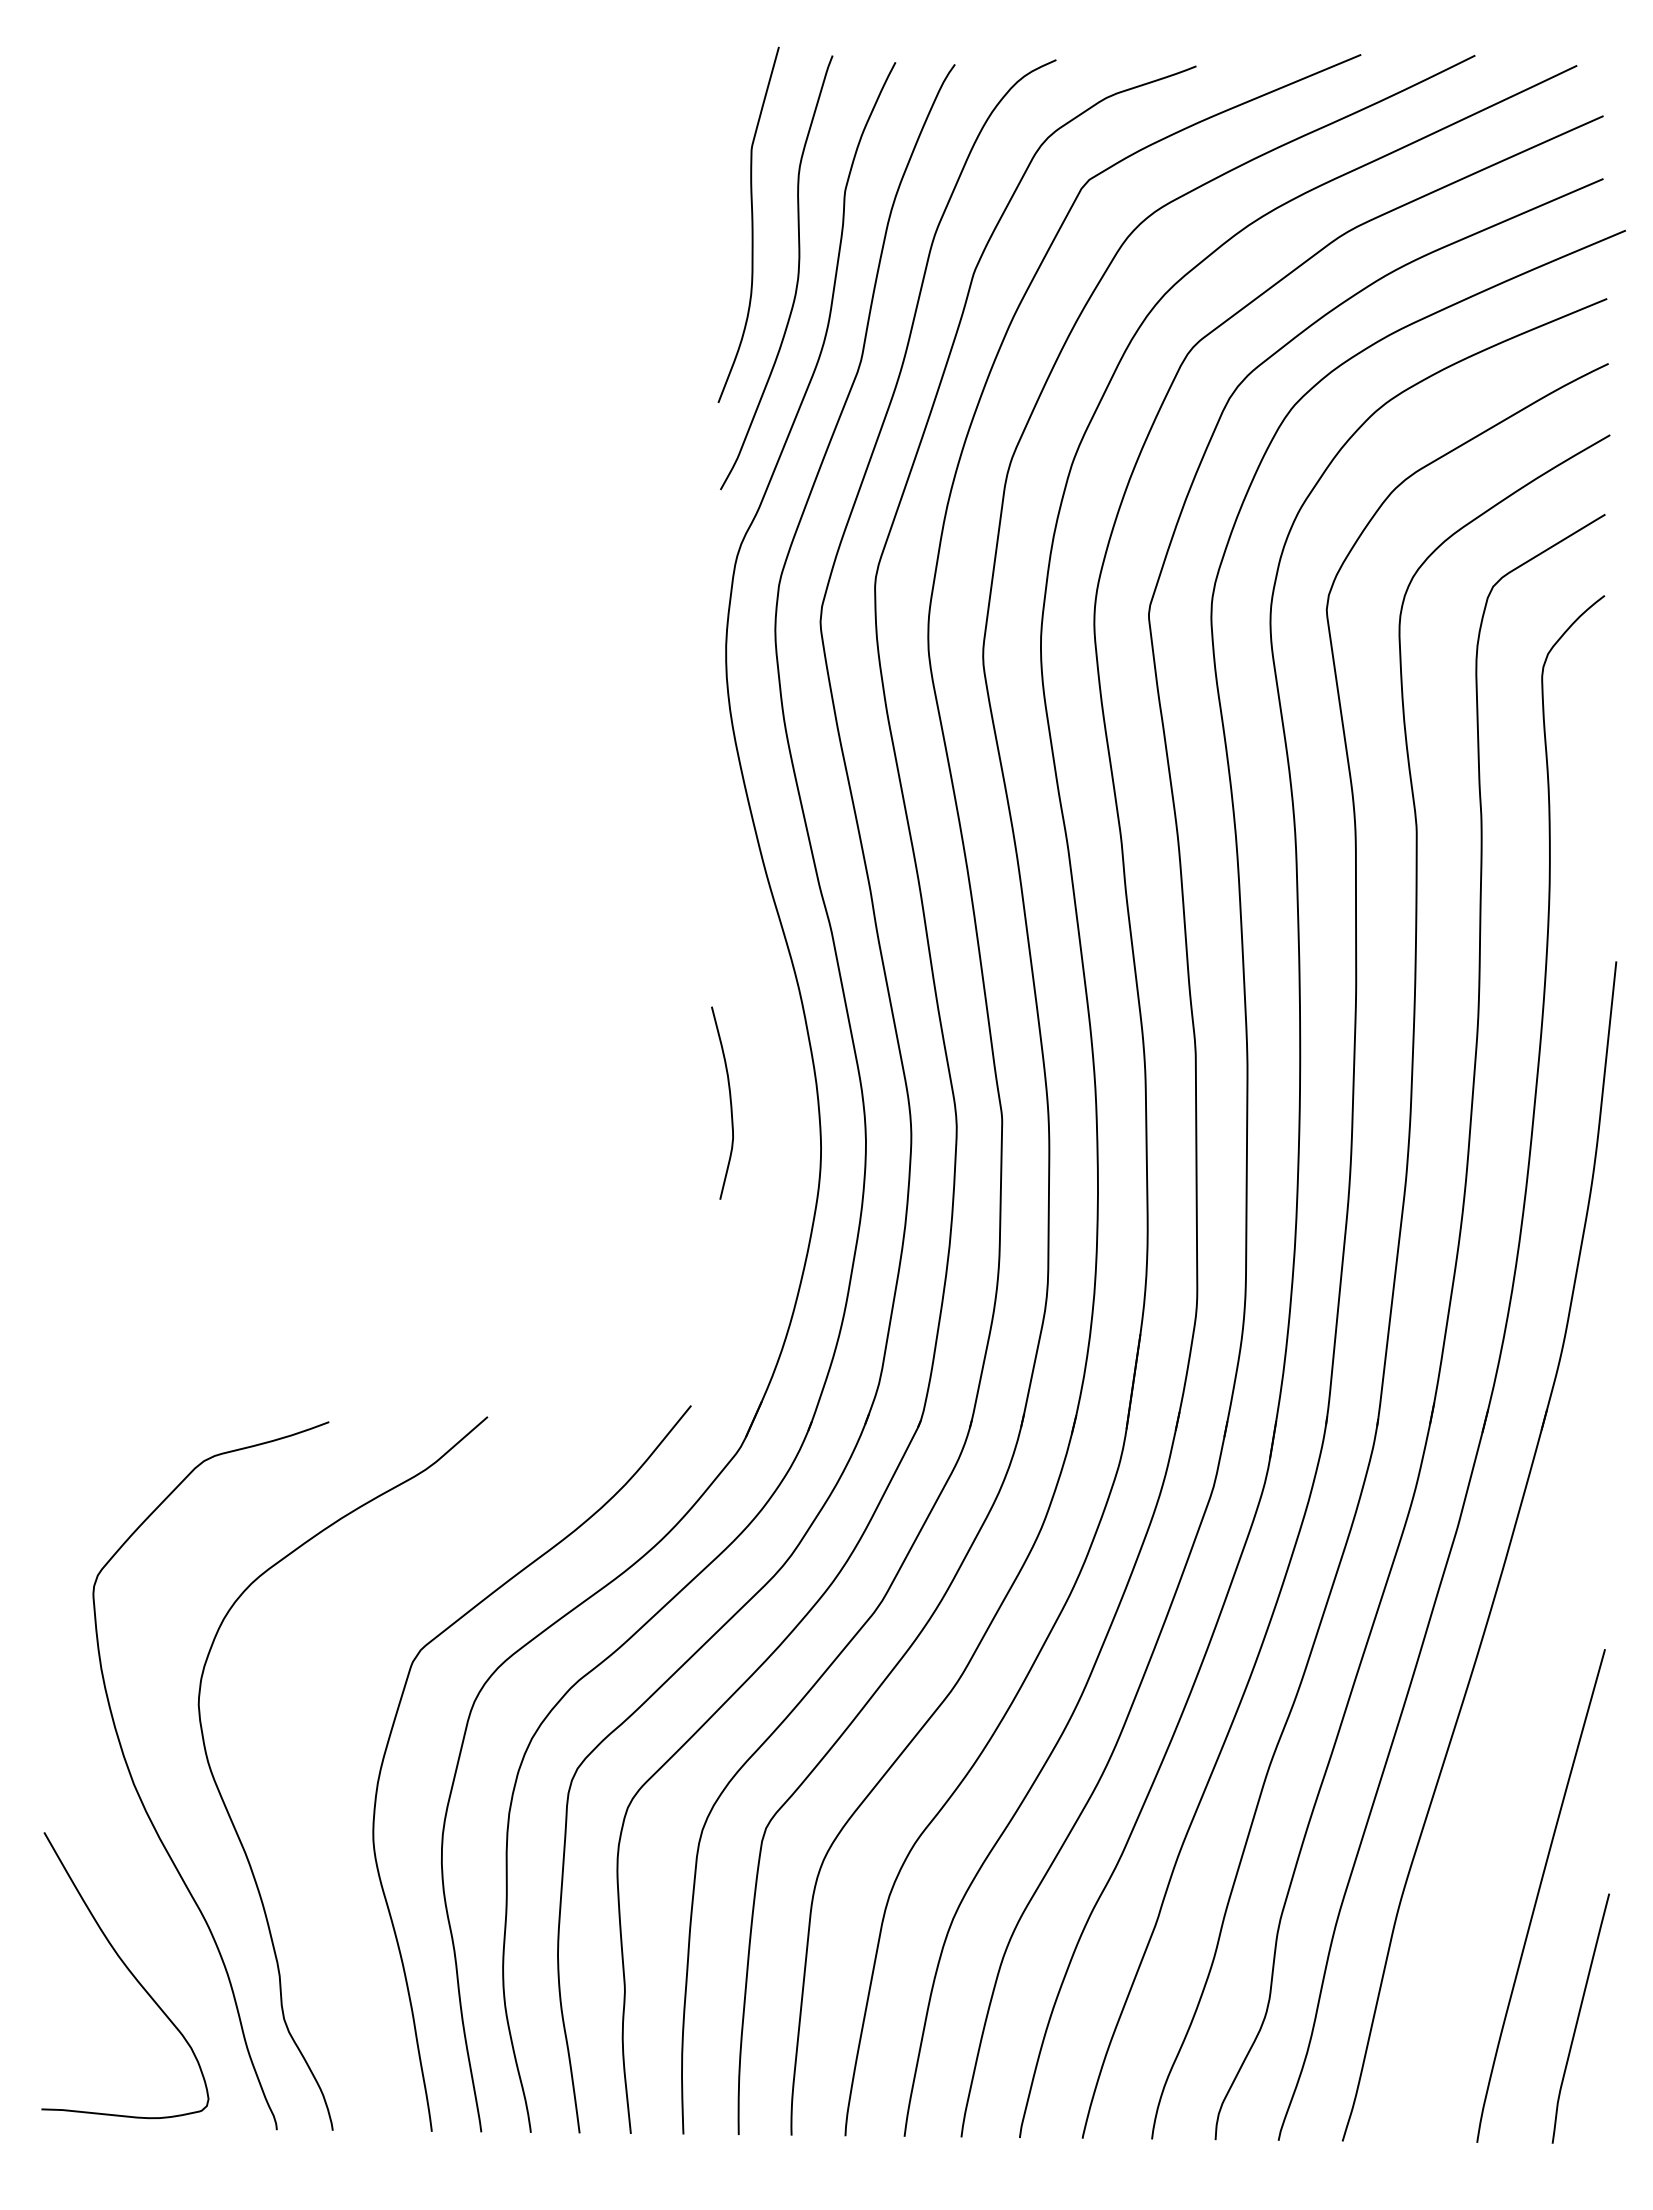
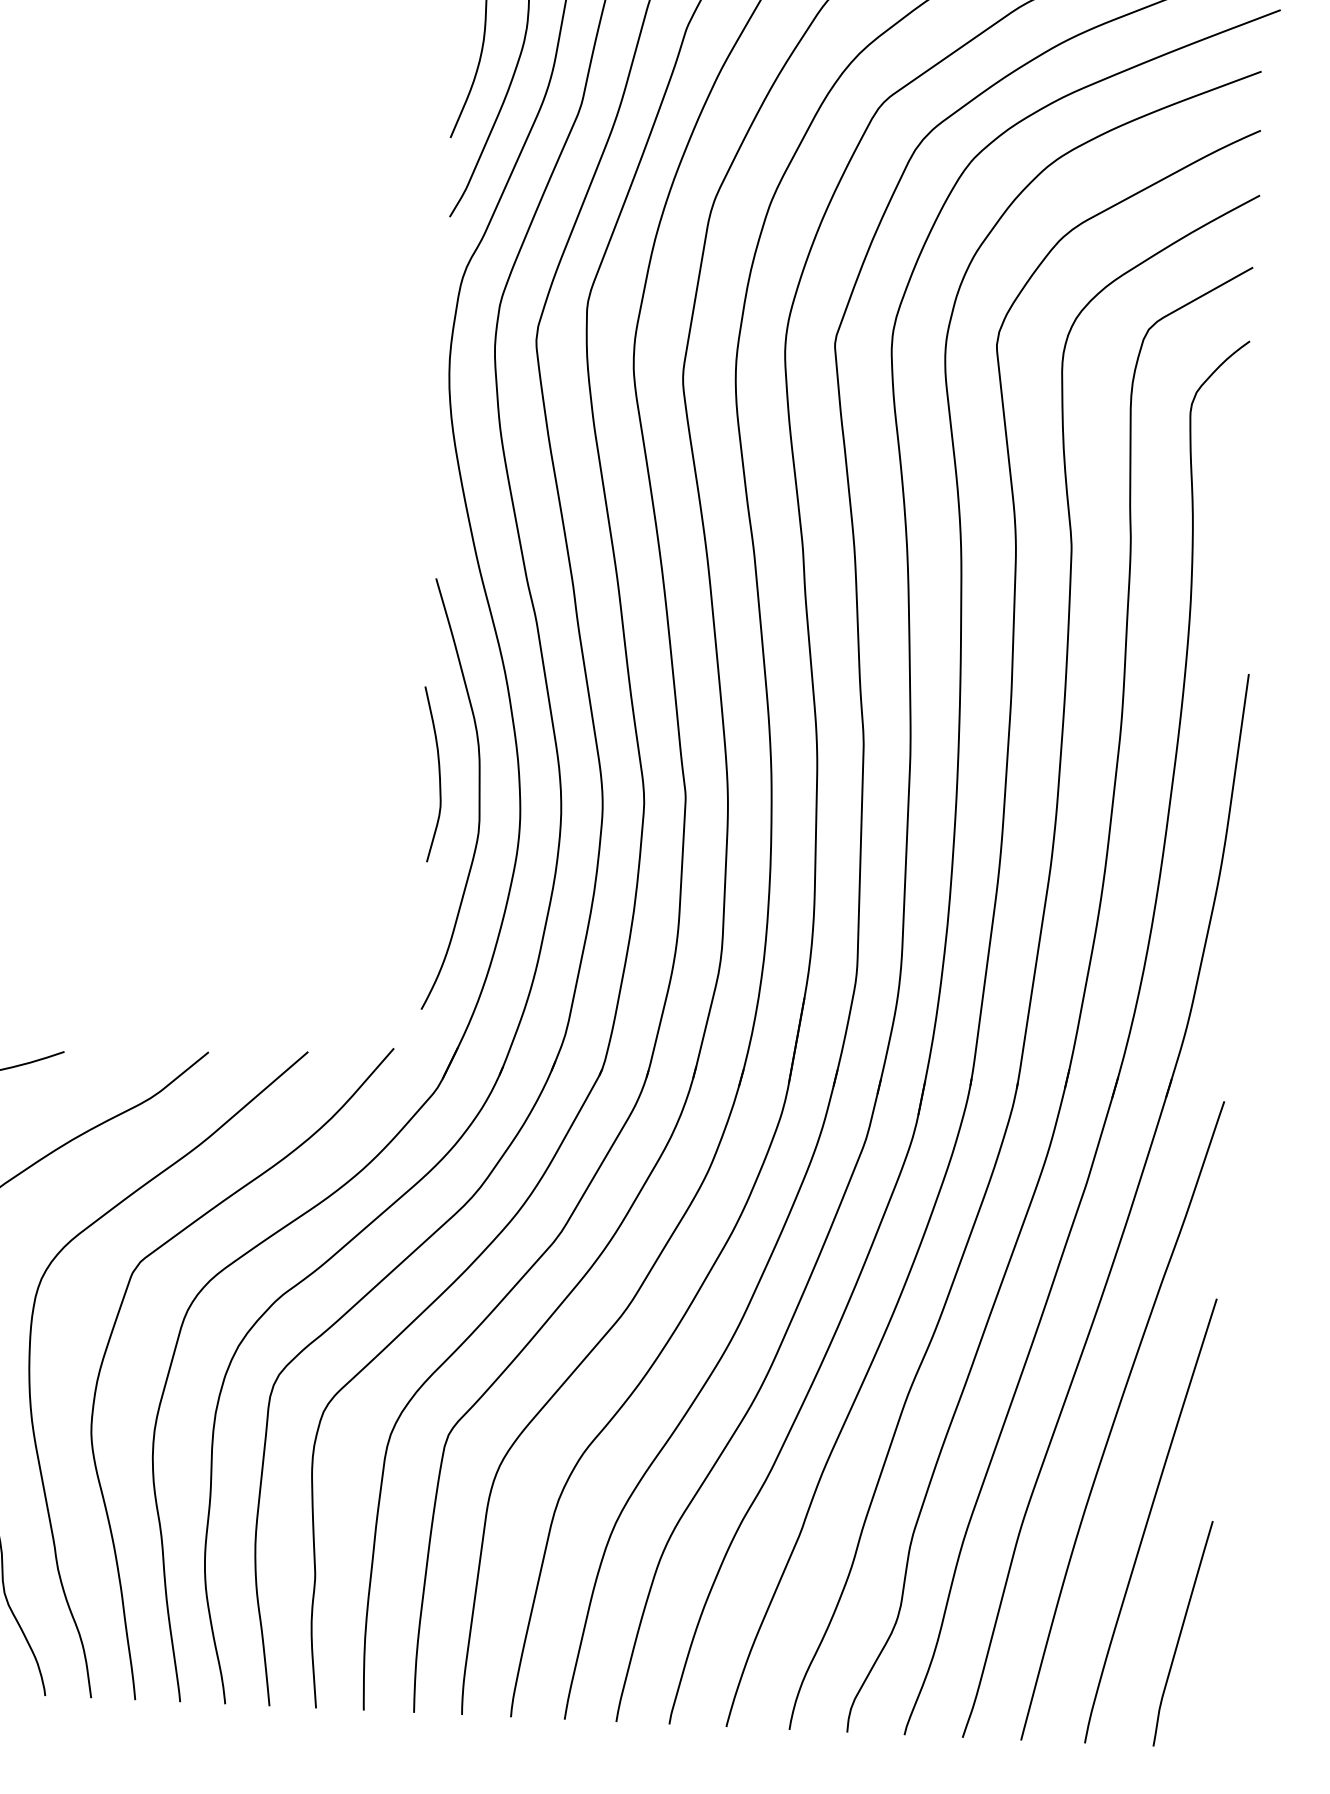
curve: (774, 1124) -> (478, 795), added
curve: (304, 1781) -> (30, 1377), added
curve: (1499, 1783) -> (1116, 1417), added

